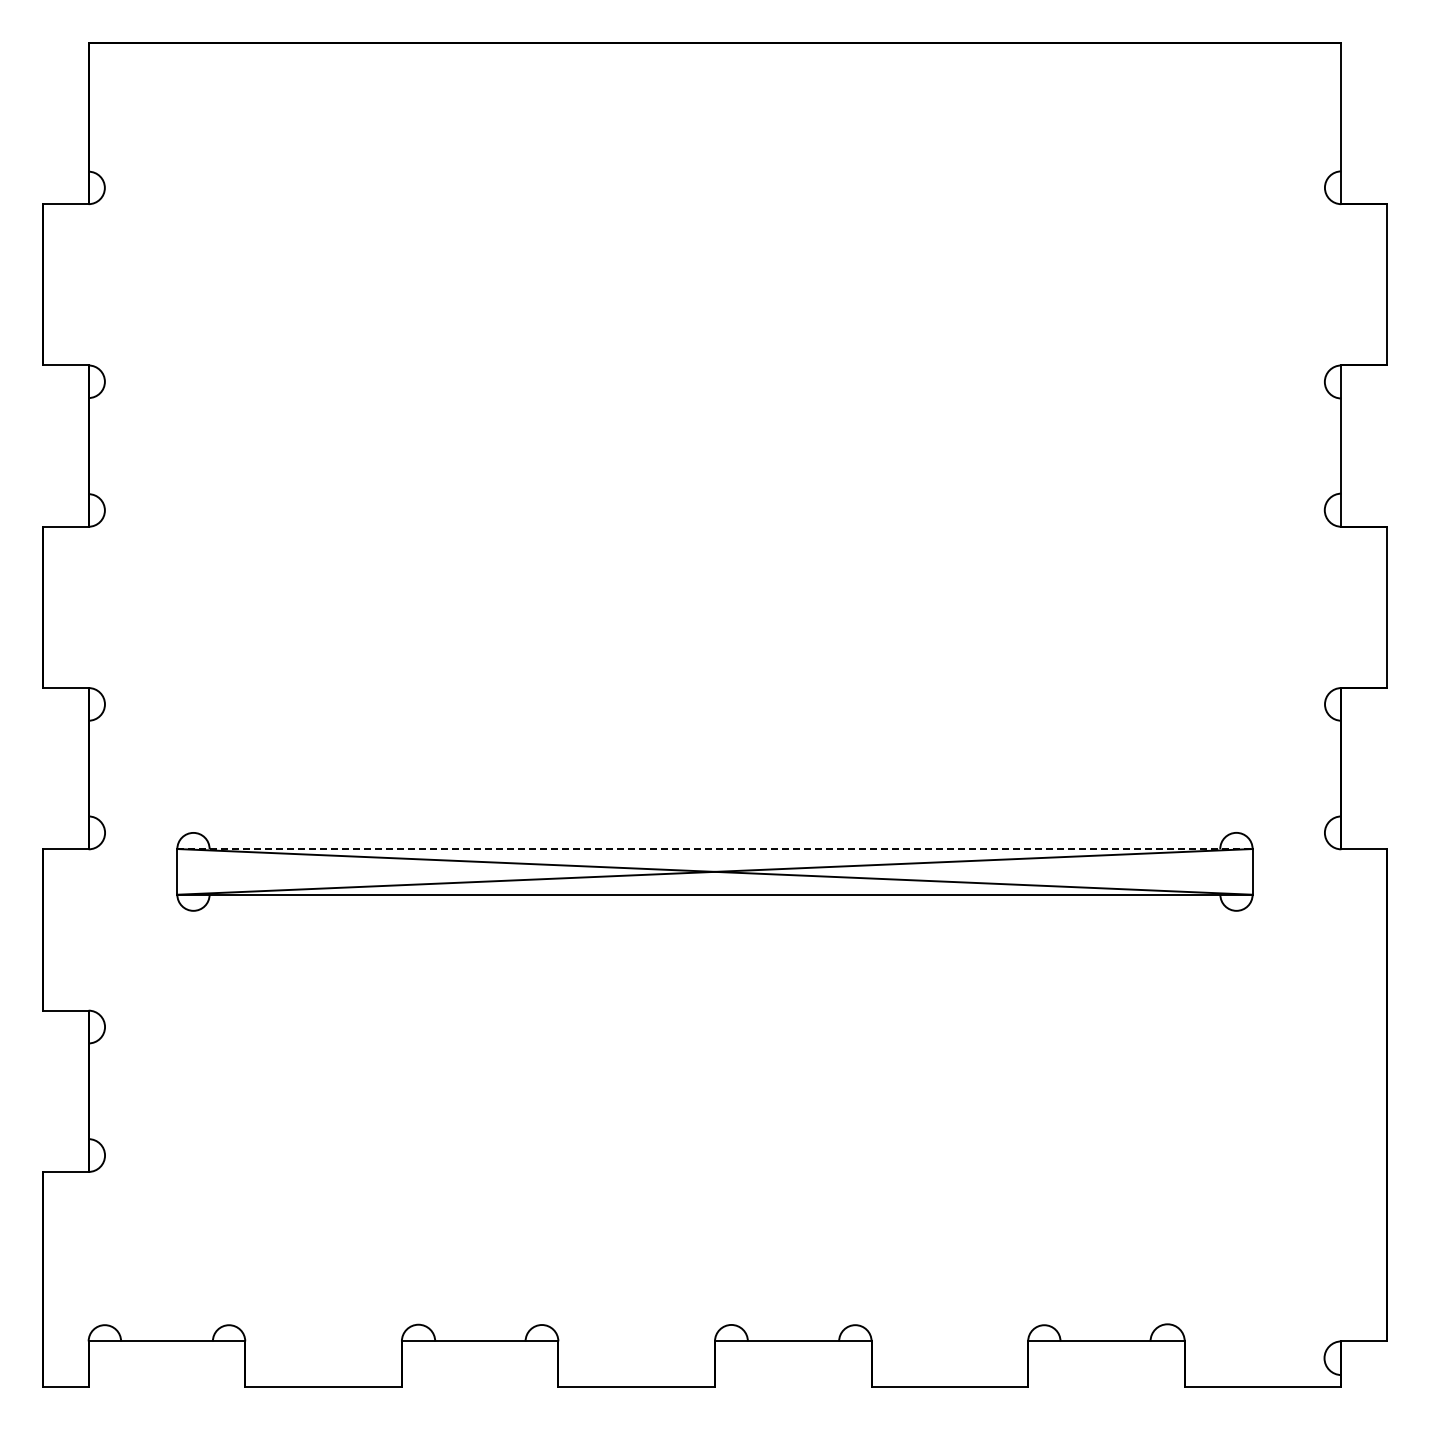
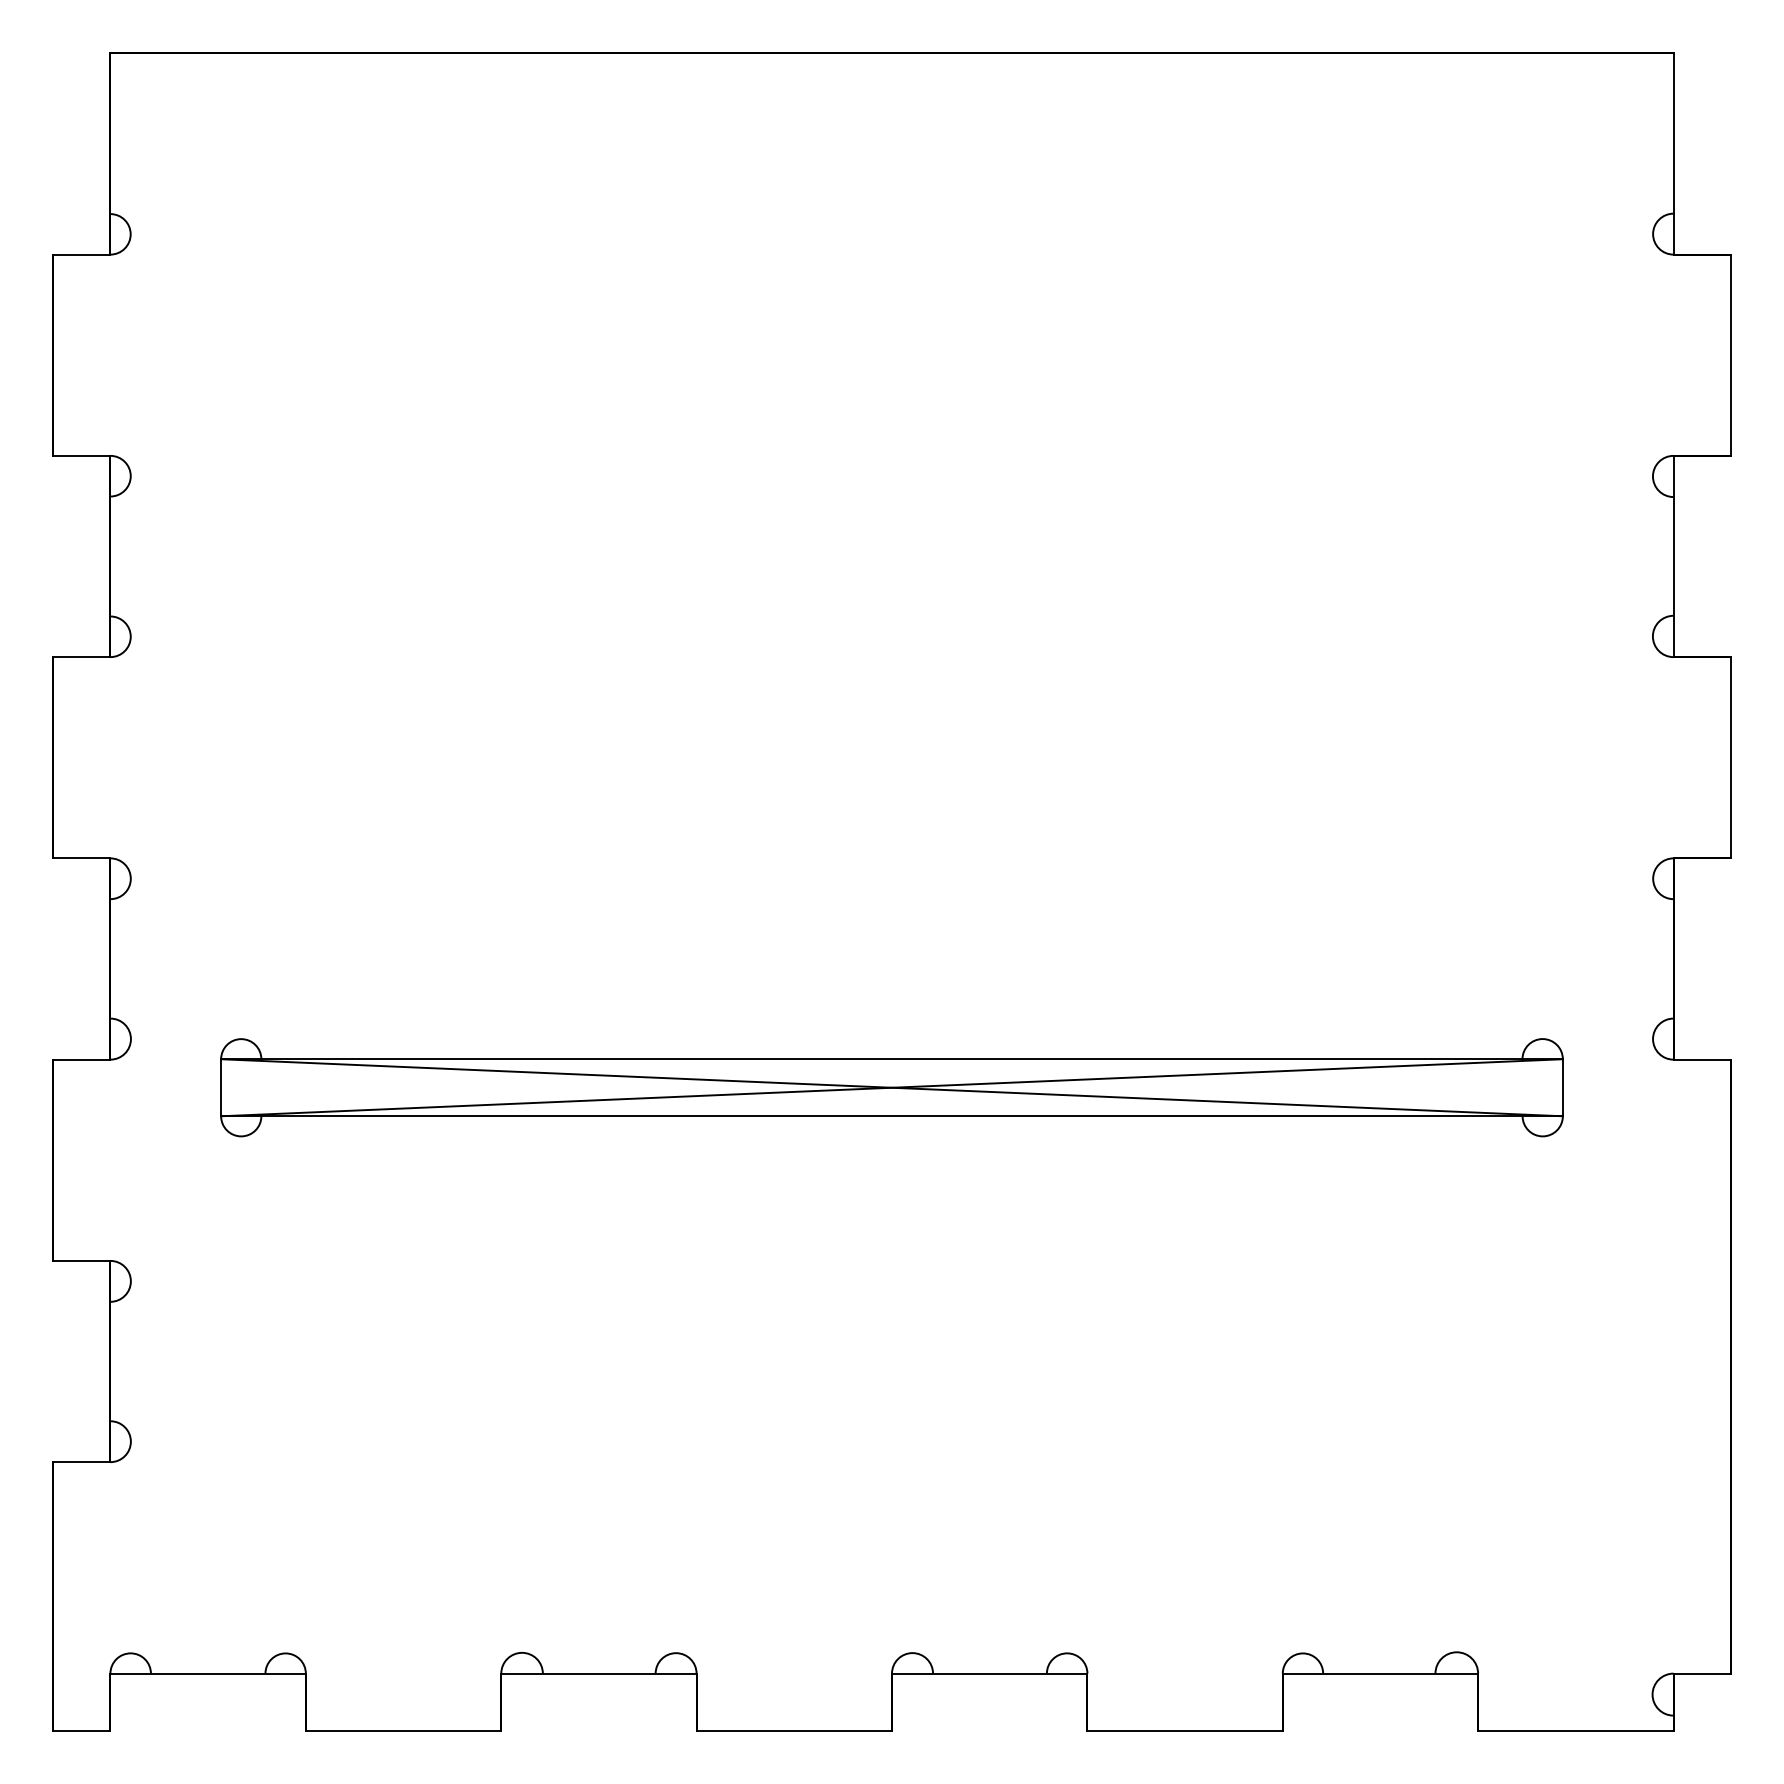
line: (715, 849) -> (892, 1059), dashed -> solid

